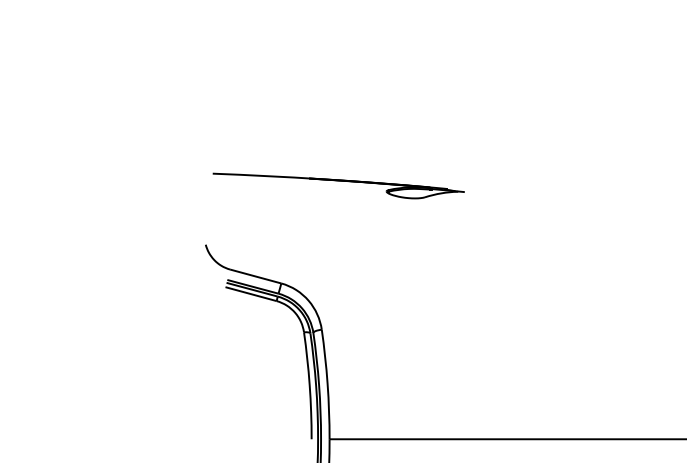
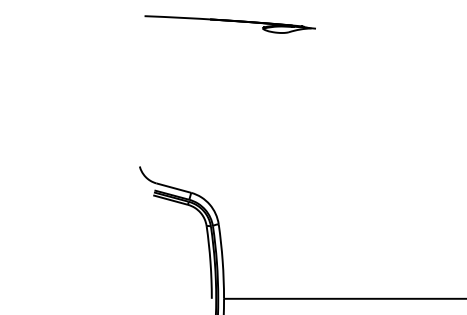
part: (337, 185) -> (229, 24), moved

